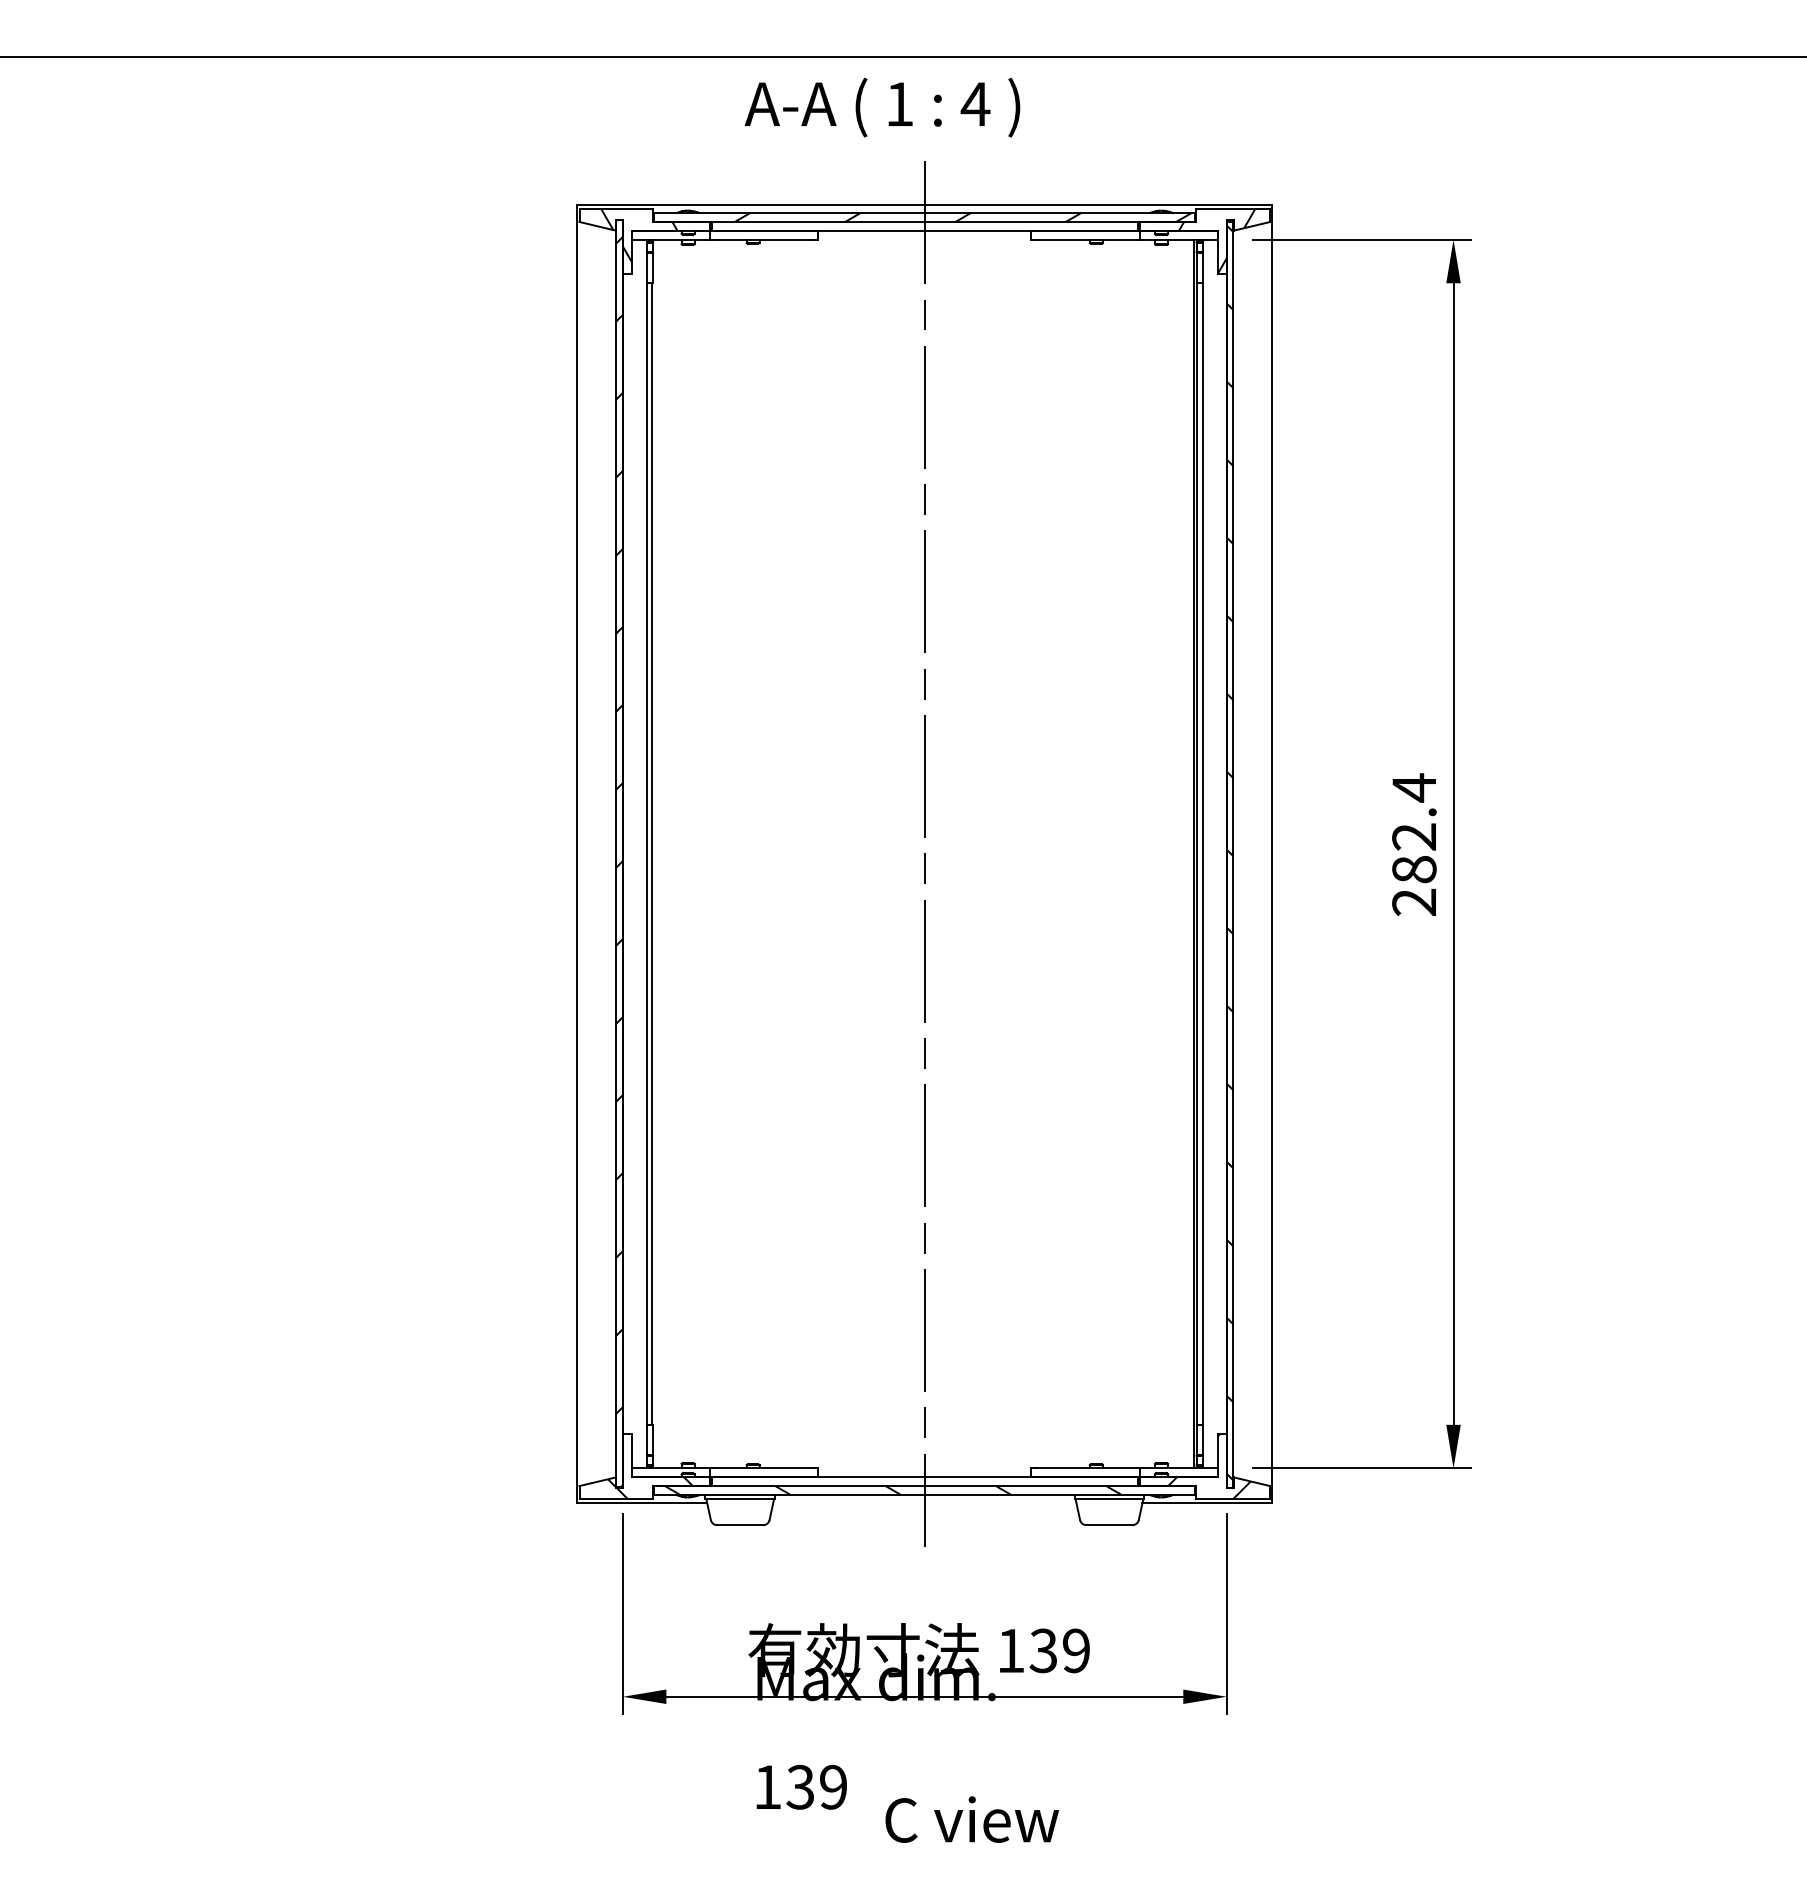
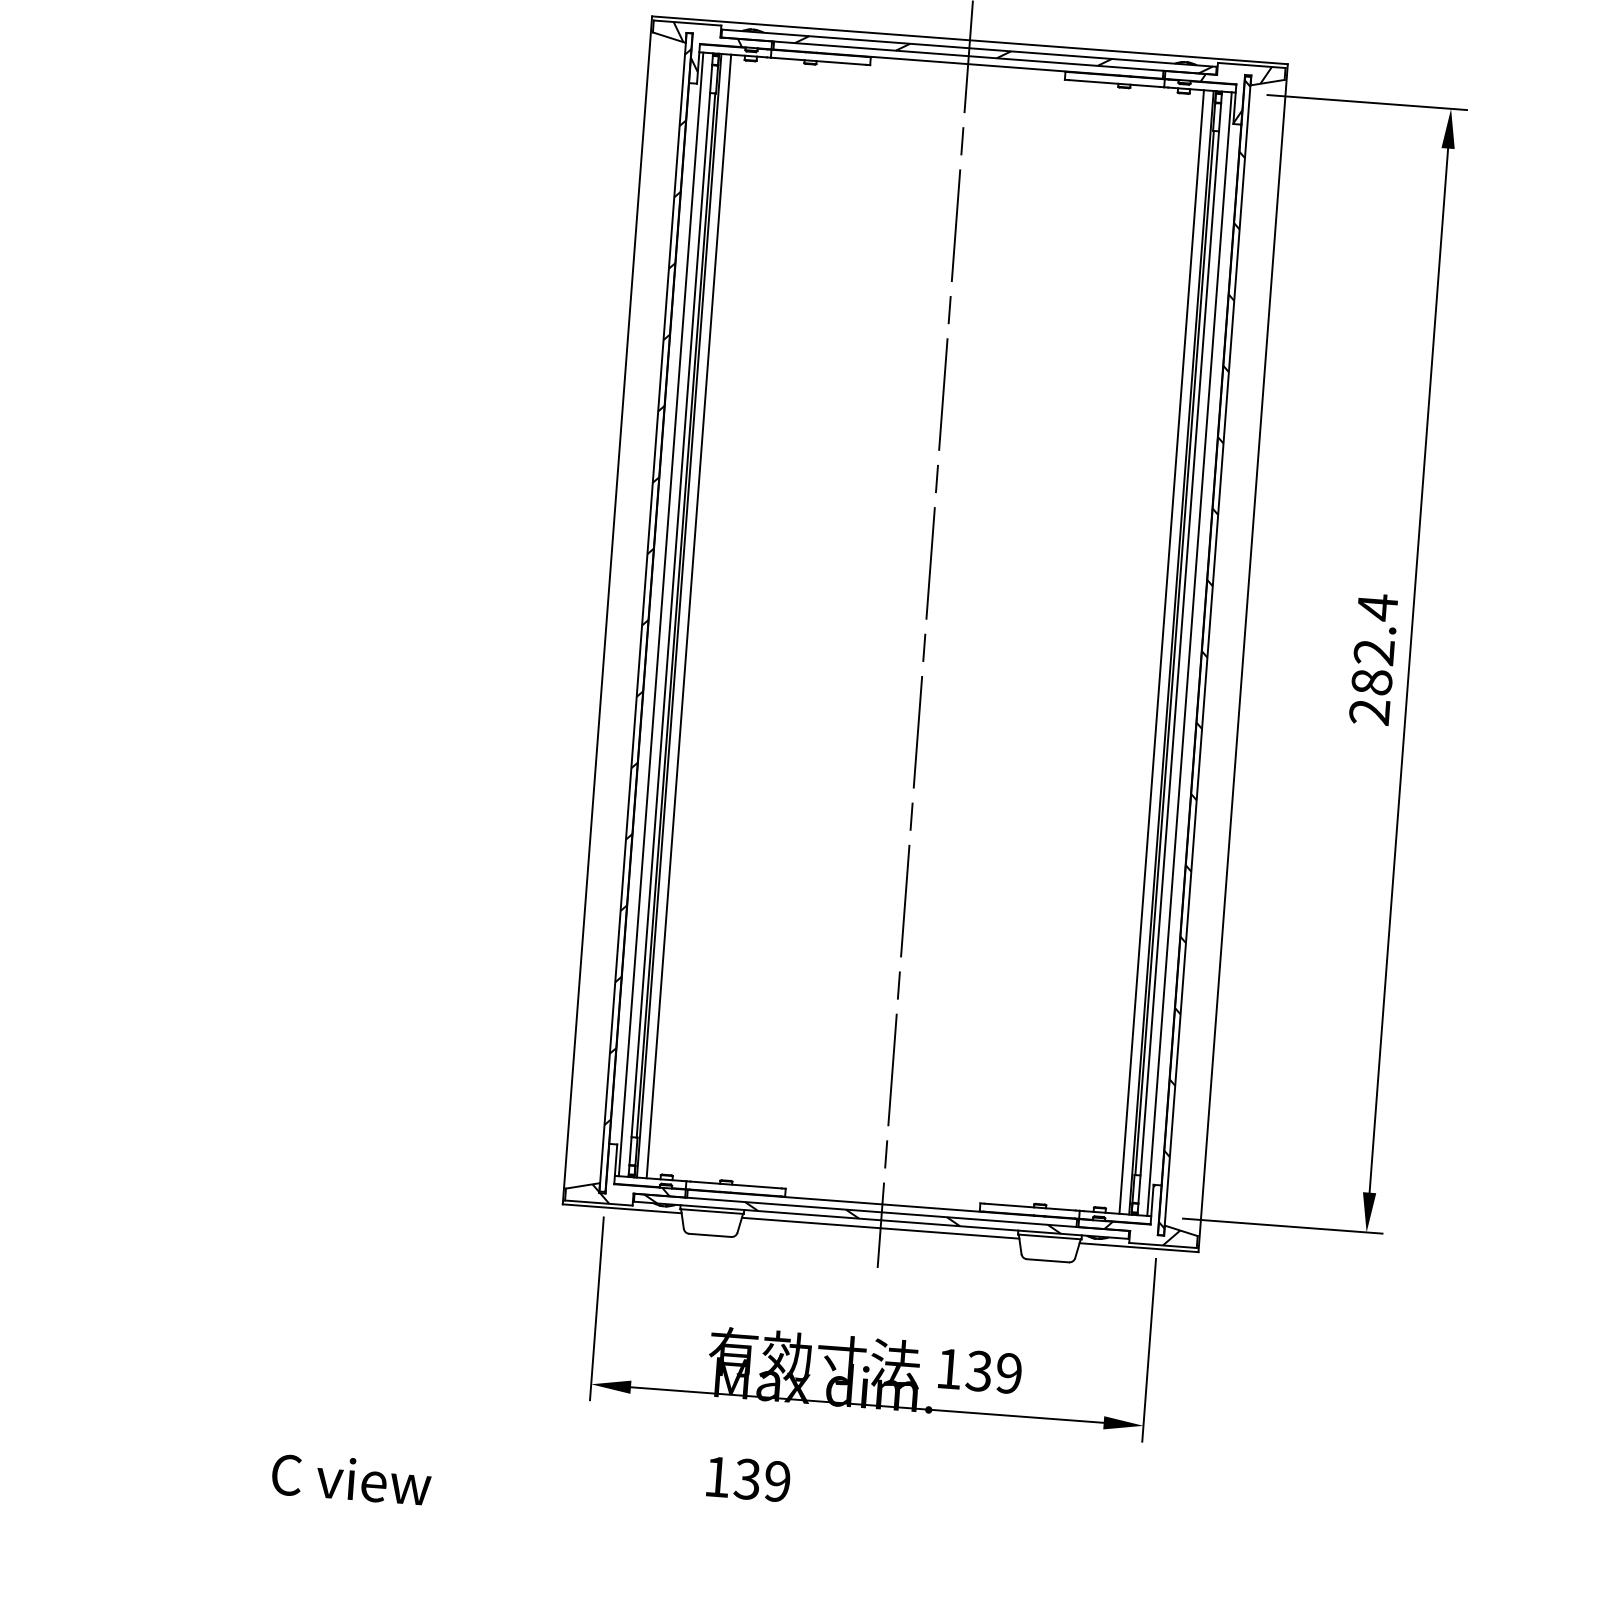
line: (635, 853) -> (660, 613), added
line: (655, 853) -> (679, 615), added
line: (666, 853) -> (689, 616), added
line: (1183, 853) -> (1161, 651), added
line: (1213, 853) -> (1189, 653), added
line: (924, 1503) -> (880, 1228), added
text: (971, 1819) -> (350, 1479), moved

